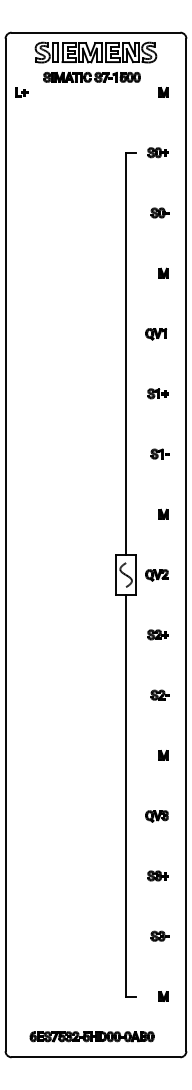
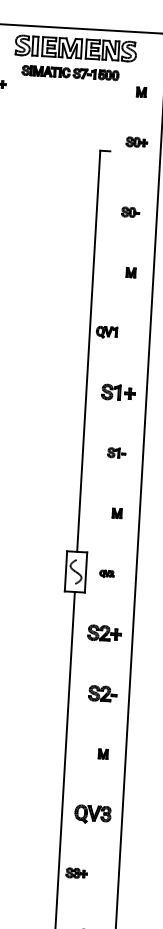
part: (157, 152) -> (136, 142), moved
part: (156, 334) -> (107, 332), moved
part: (157, 393) -> (117, 392), size x1.6
part: (156, 575) -> (106, 574), size x0.6
part: (157, 634) -> (103, 633), size x1.6
part: (159, 694) -> (102, 693), size x1.6
part: (156, 816) -> (92, 814), size x1.6
part: (157, 875) -> (76, 872), moved

